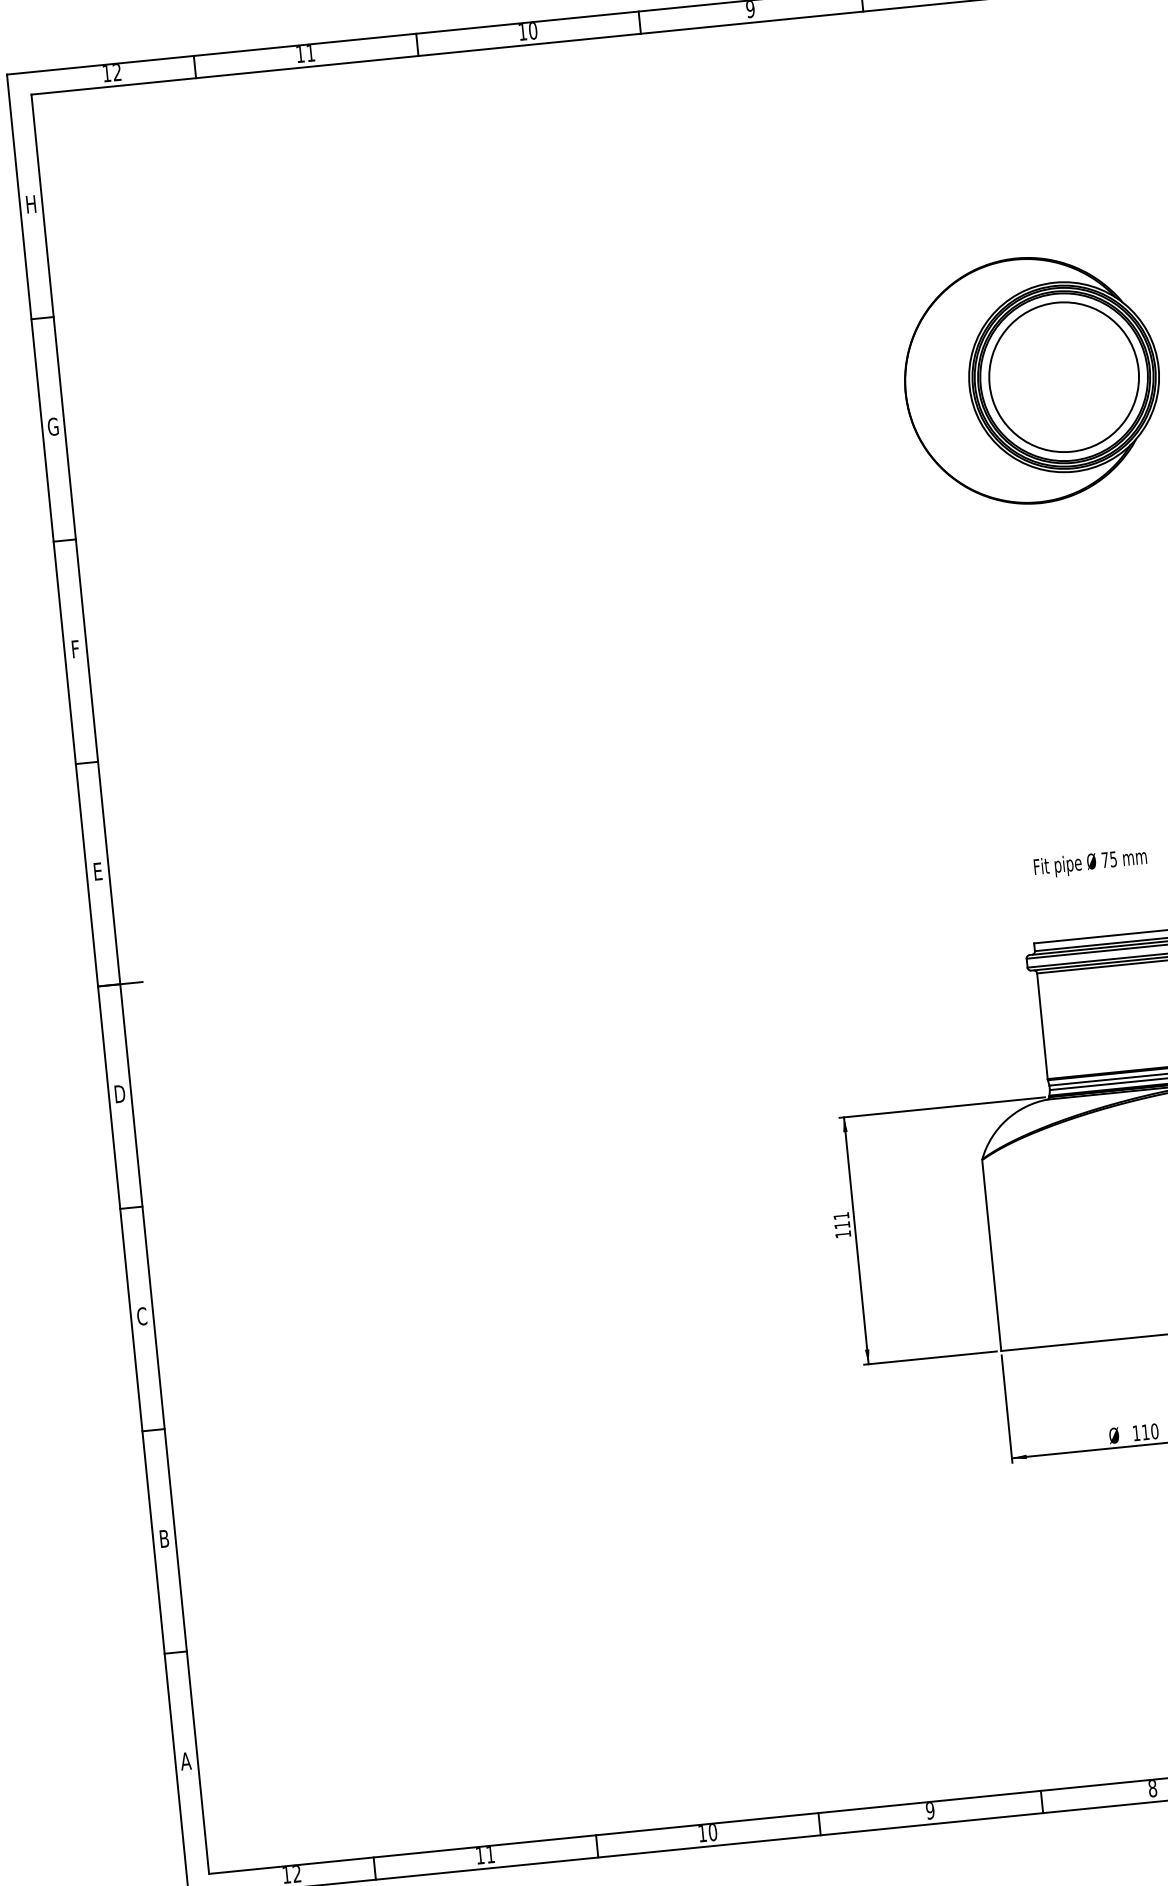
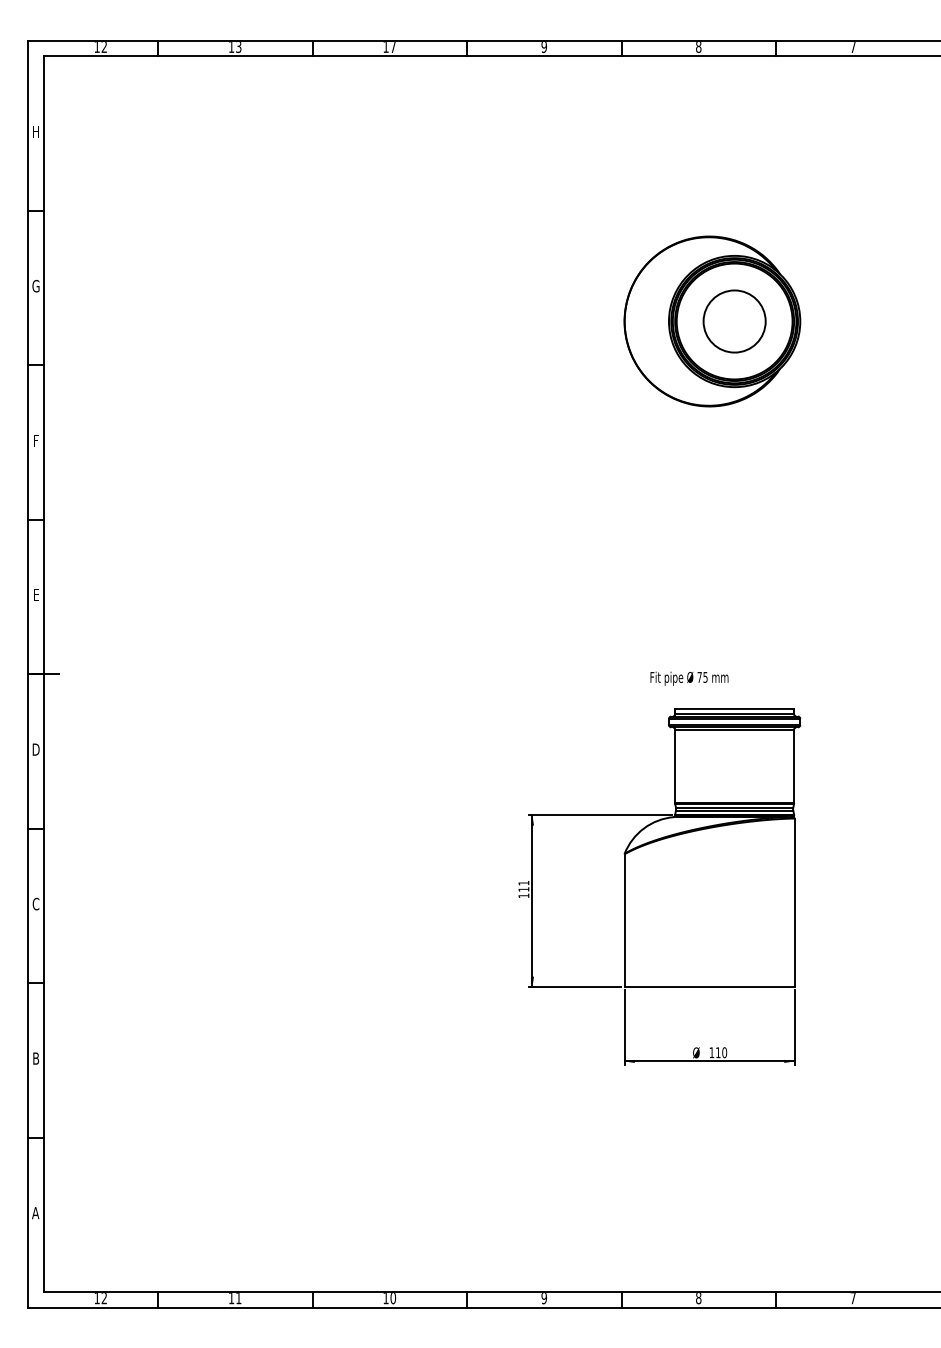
text: (533, 31) -> (393, 47), 10 -> 17
text: (310, 54) -> (238, 47), 11 -> 13
circle: (1063, 377) -> (734, 321), size x0.6
text: (1090, 863) -> (689, 678), moved

